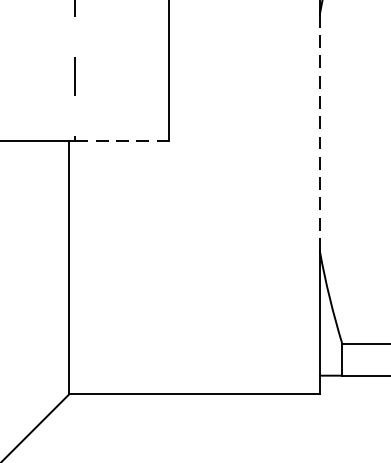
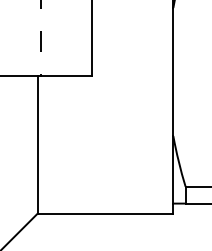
line: (320, 131) -> (173, 71), dashed -> solid
line: (122, 141) -> (66, 76), dashed -> solid

